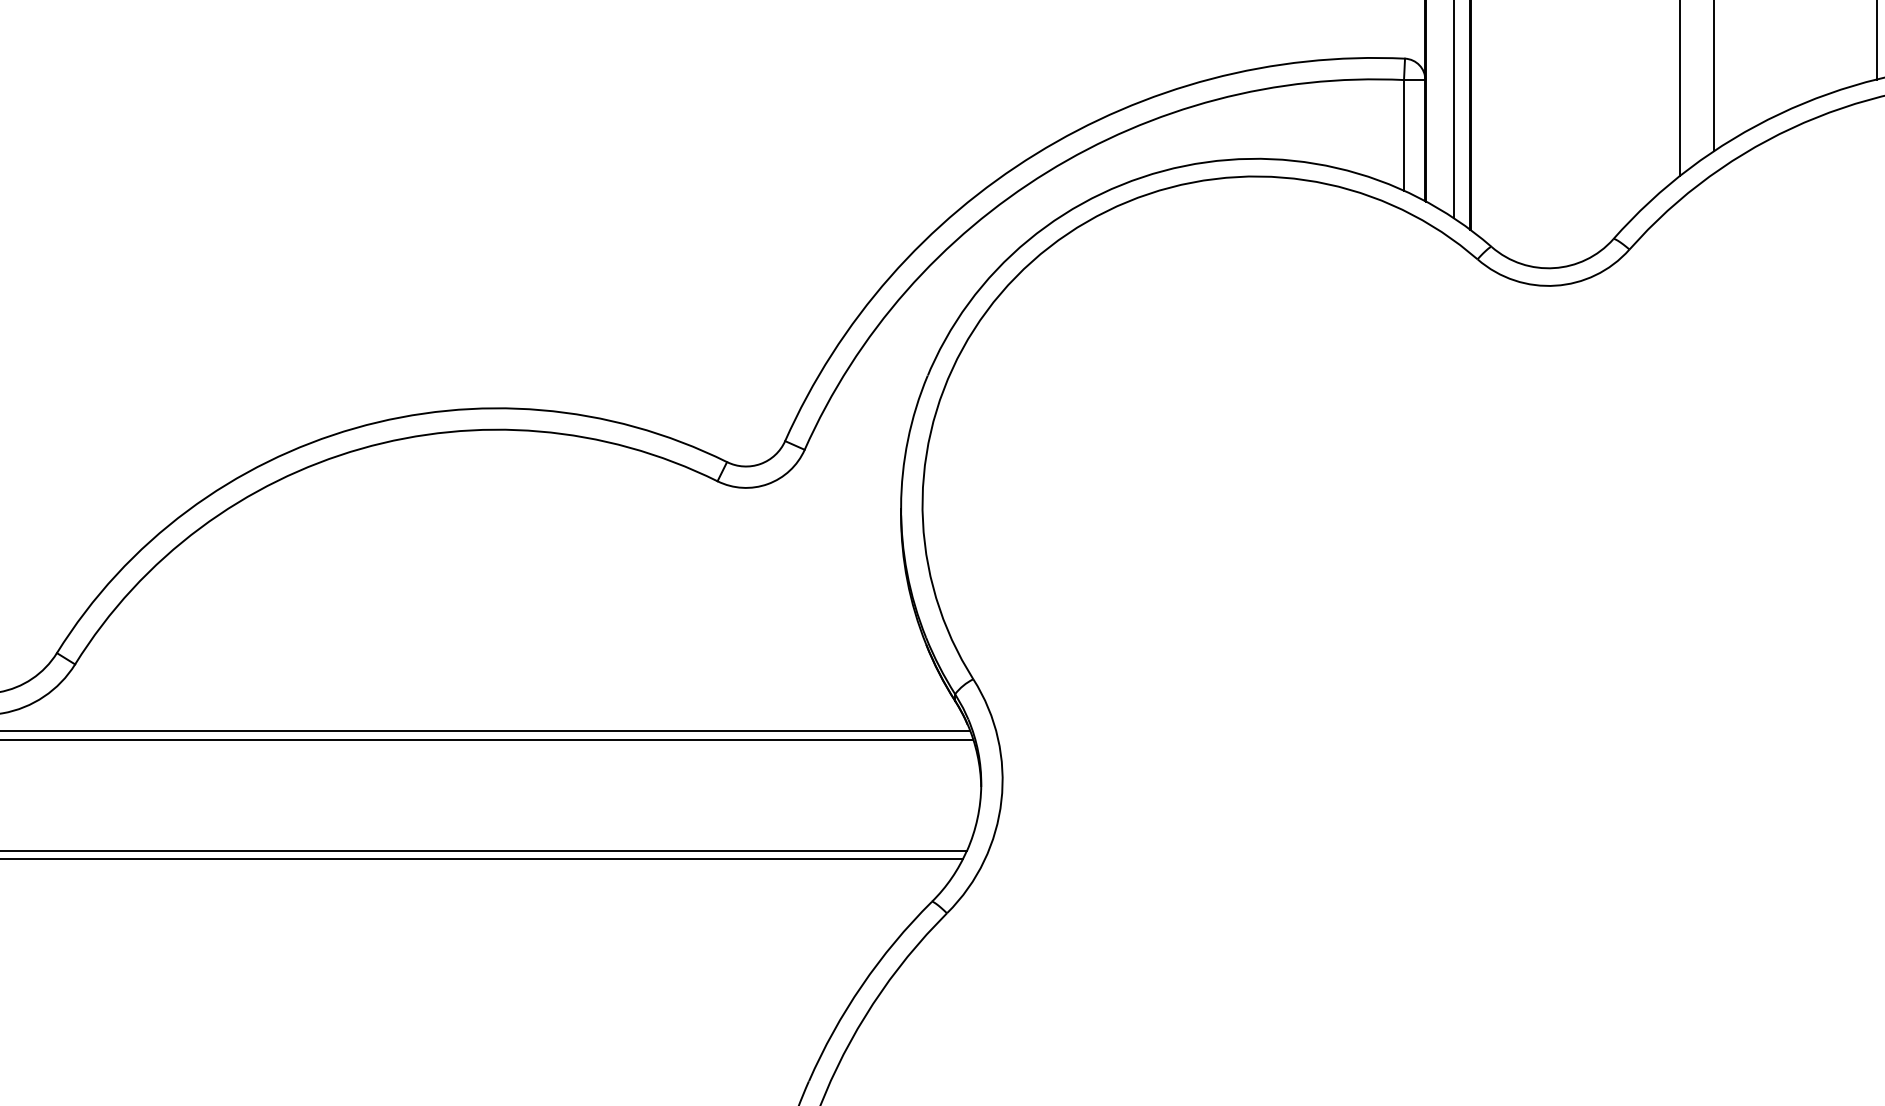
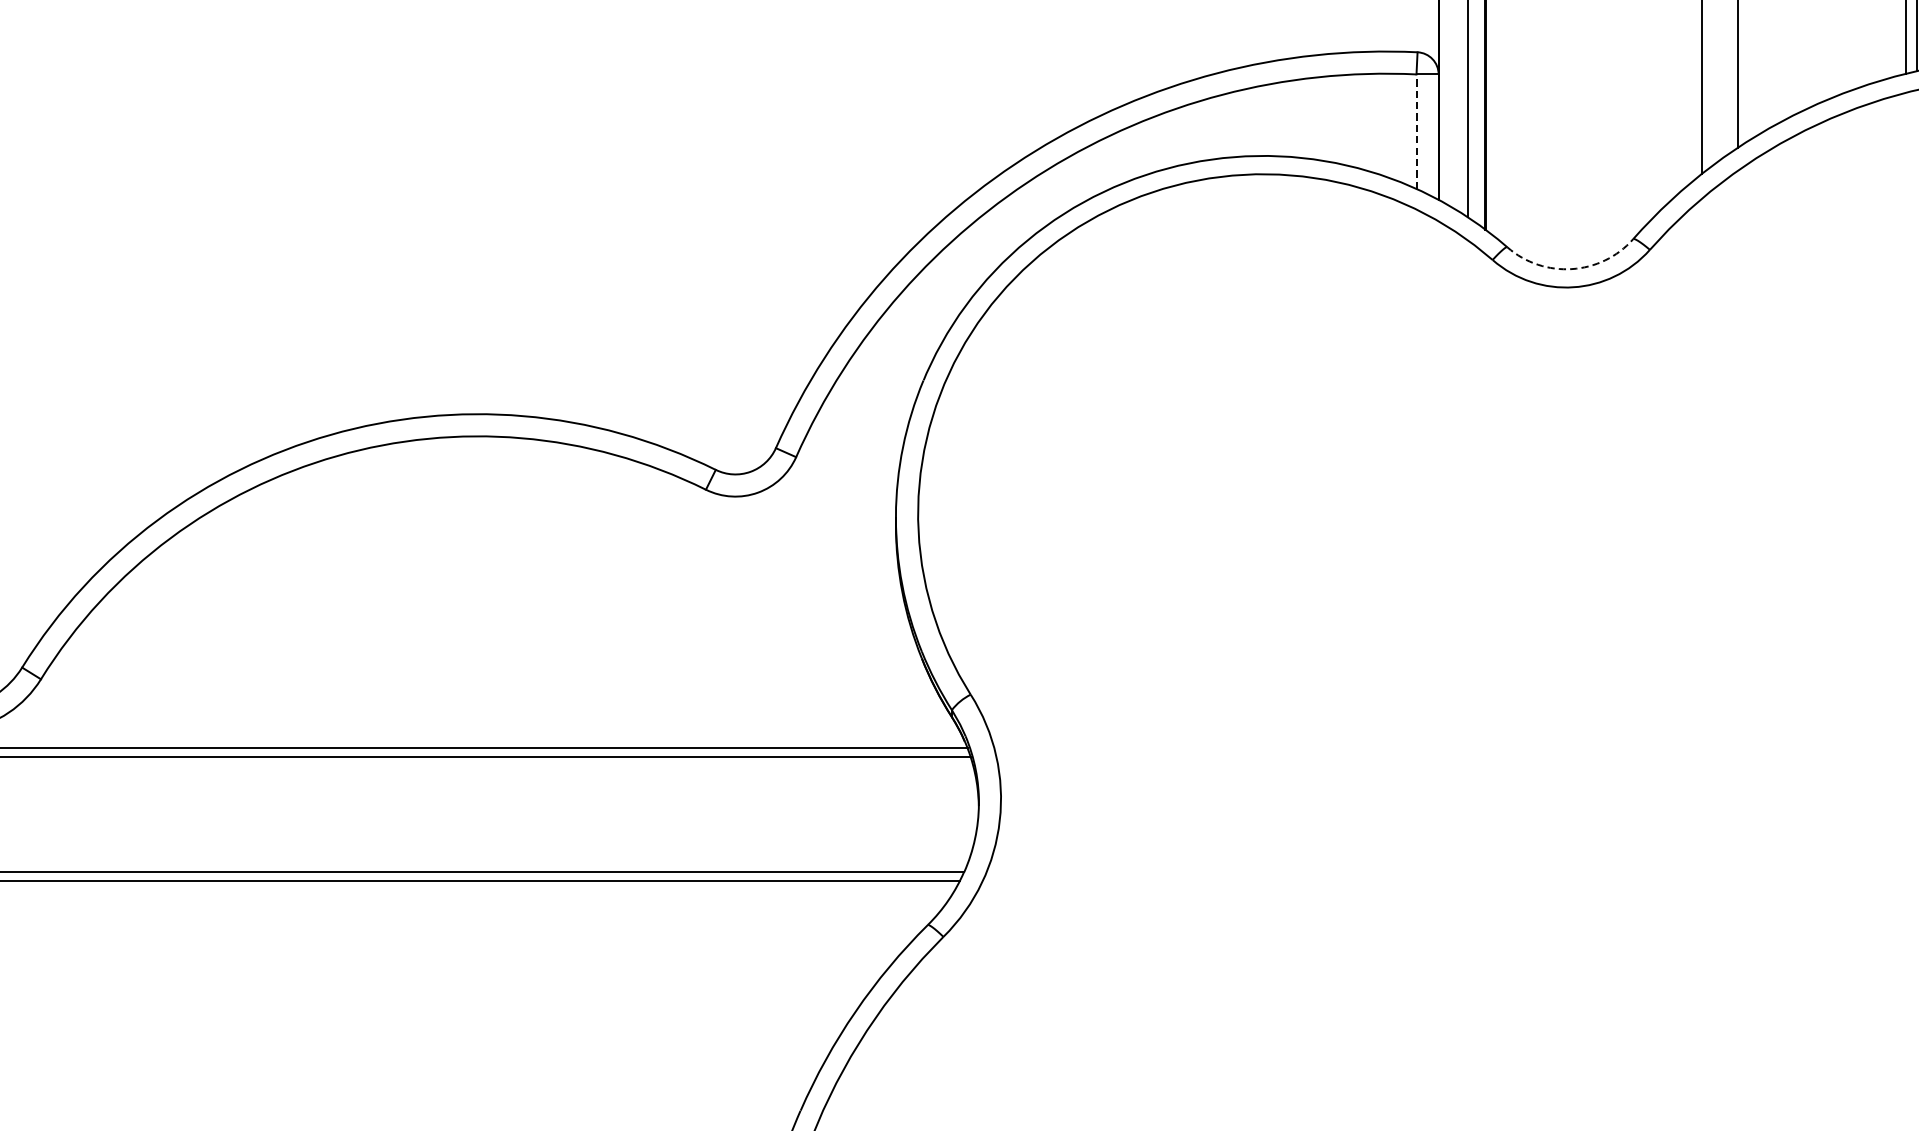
line: (1404, 134) -> (1417, 130), solid -> dashed
arc: (1554, 268) -> (1572, 269), solid -> dashed

